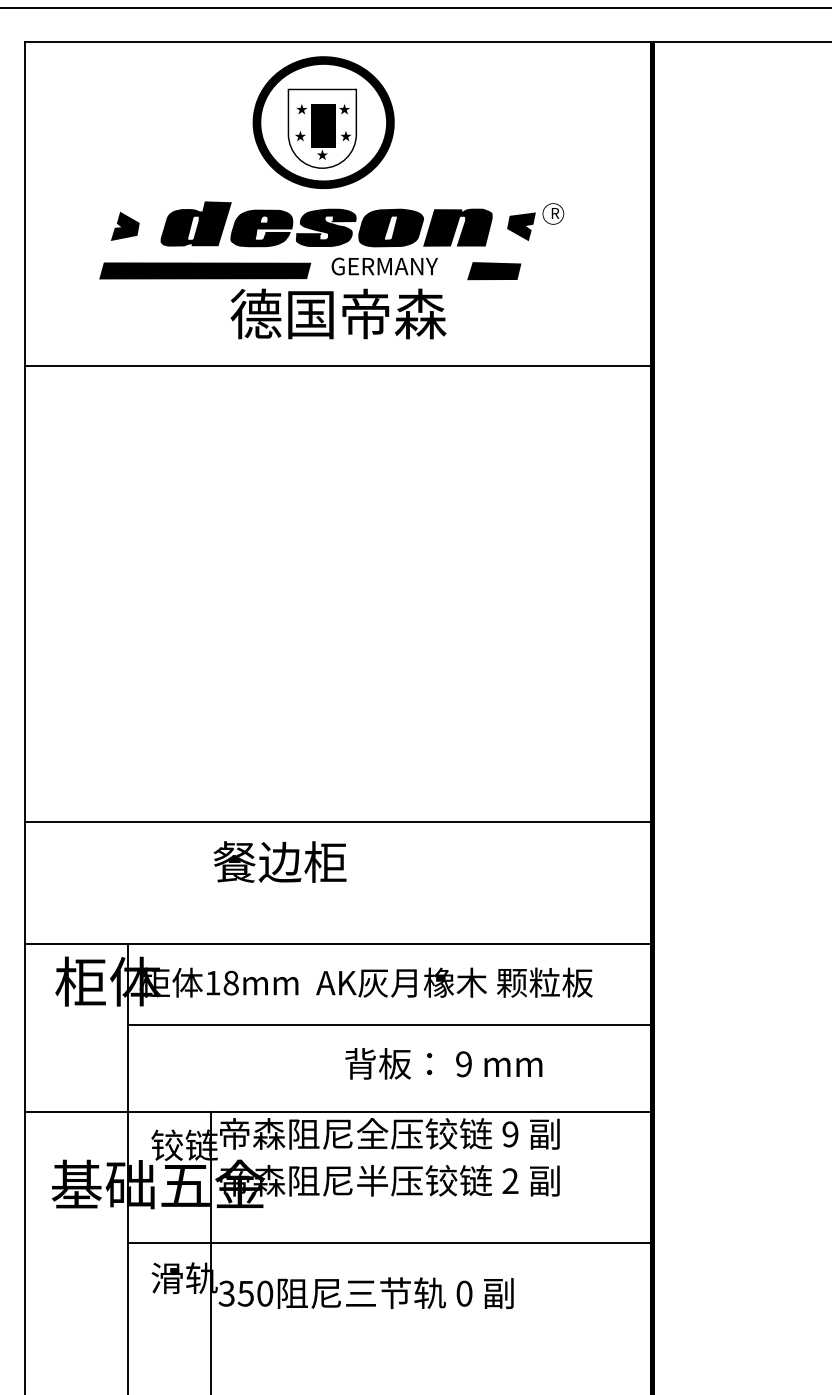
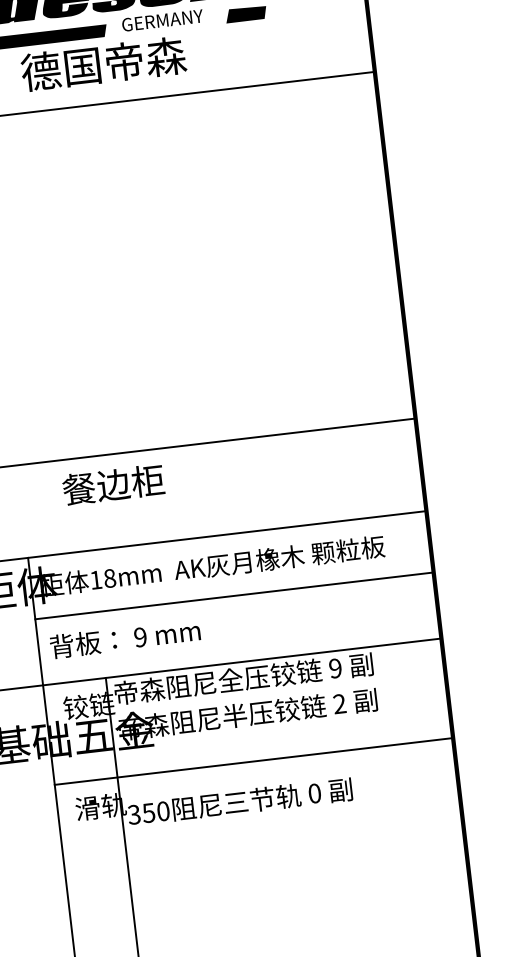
text: (338, 313) -> (103, 63), moved
text: (279, 861) -> (112, 484), moved
text: (443, 1063) -> (124, 638), moved

